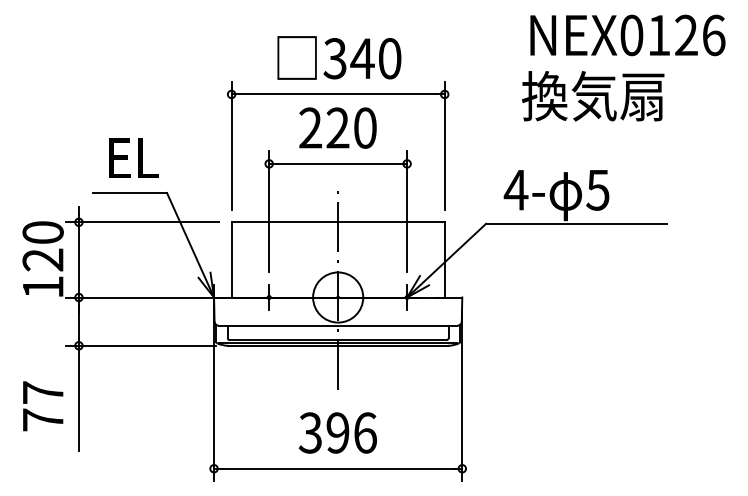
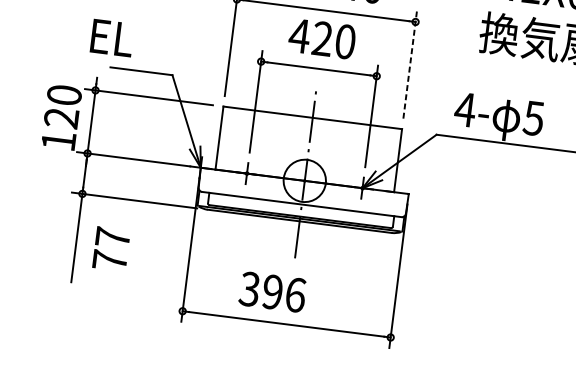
text: (310, 127) -> (299, 35), 220 -> 420
line: (444, 145) -> (409, 64), solid -> dashed
text: (133, 157) -> (112, 37), moved
text: (43, 406) -> (111, 249), moved
text: (337, 432) -> (272, 291), moved

